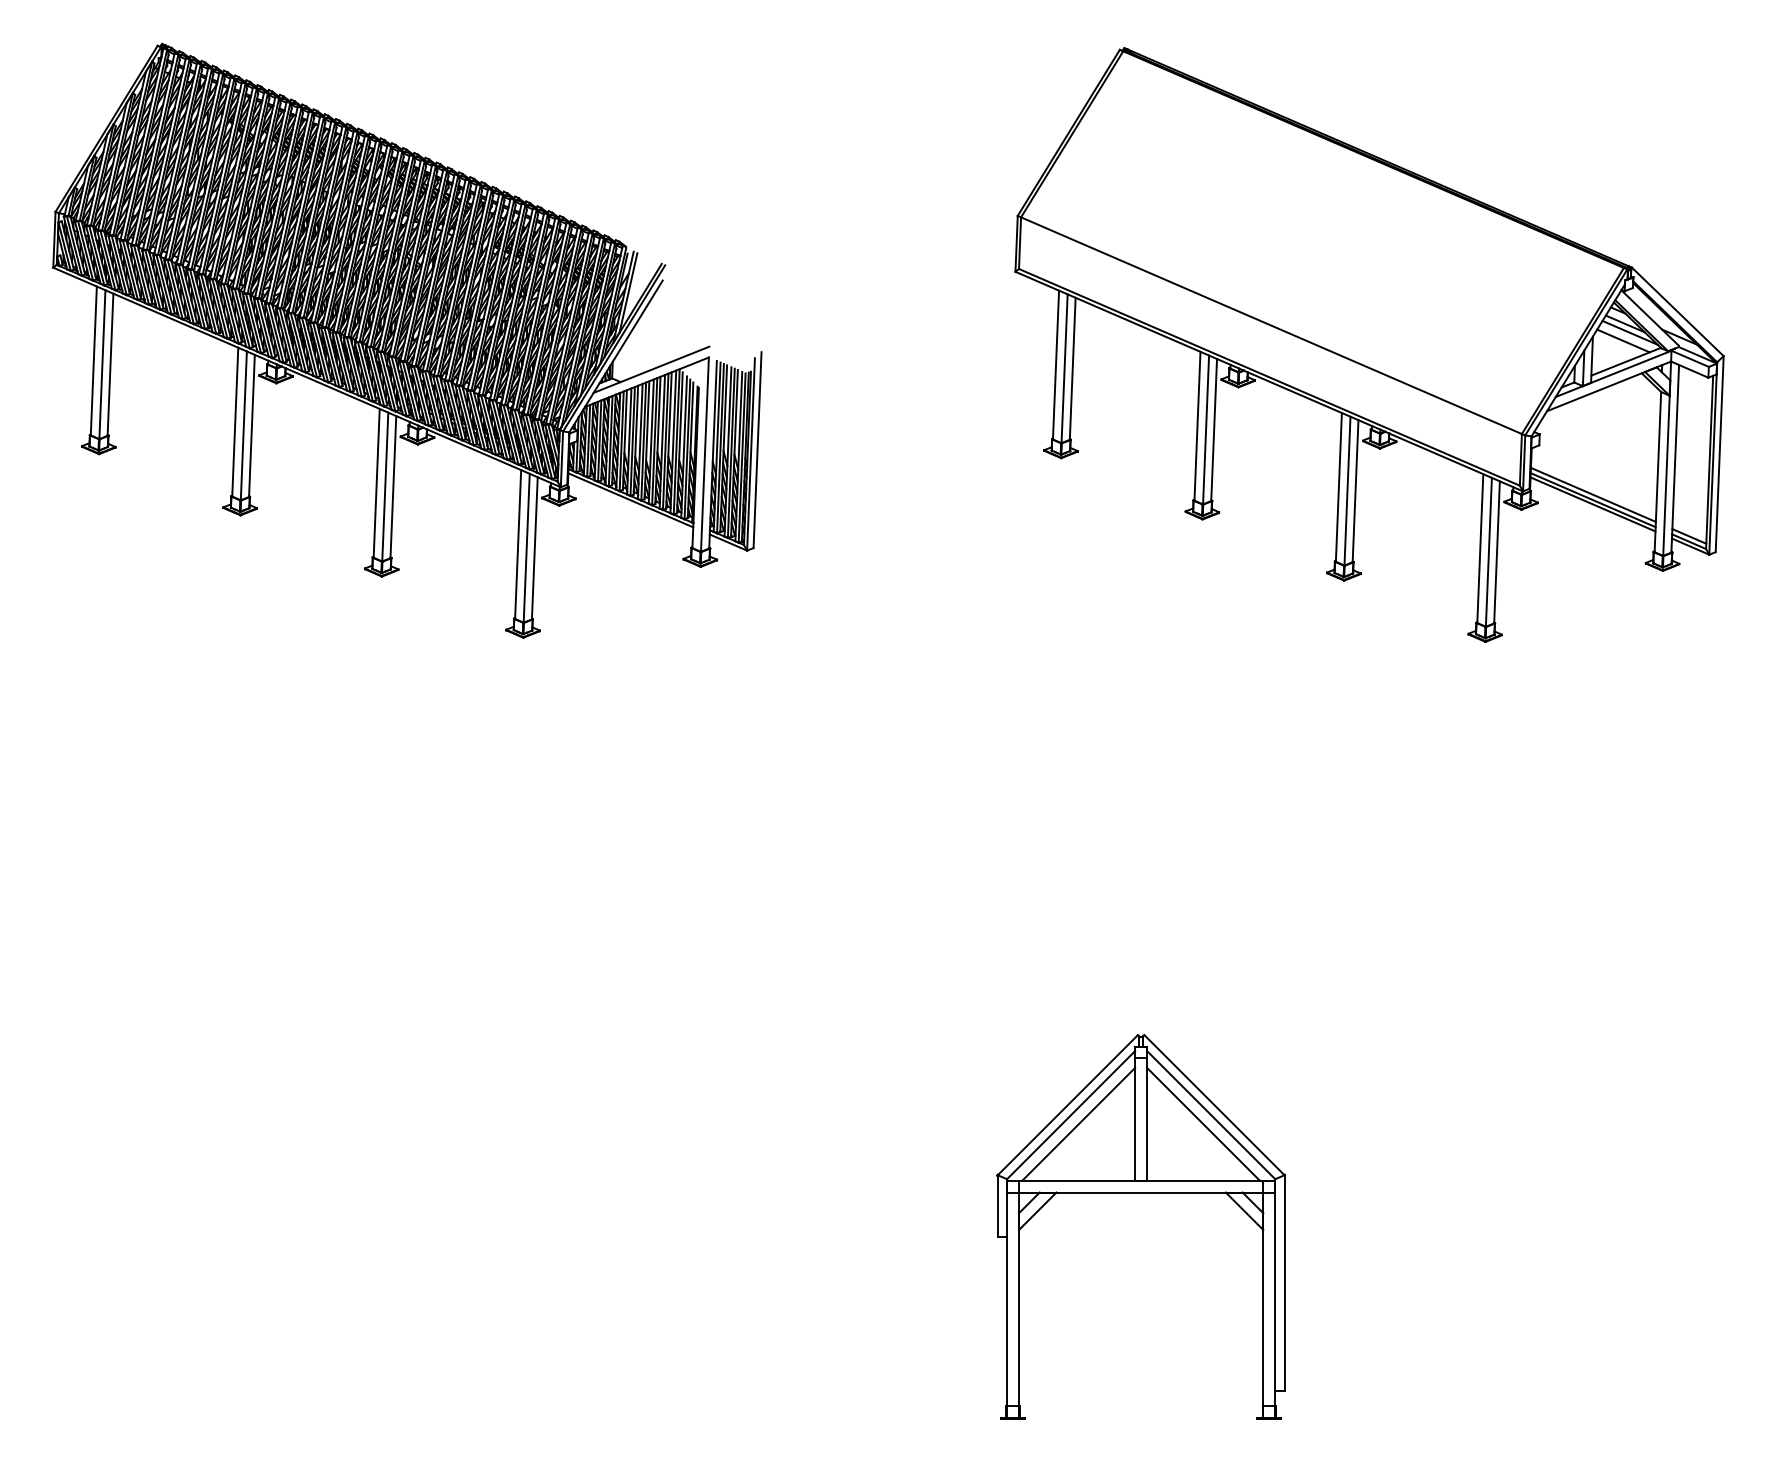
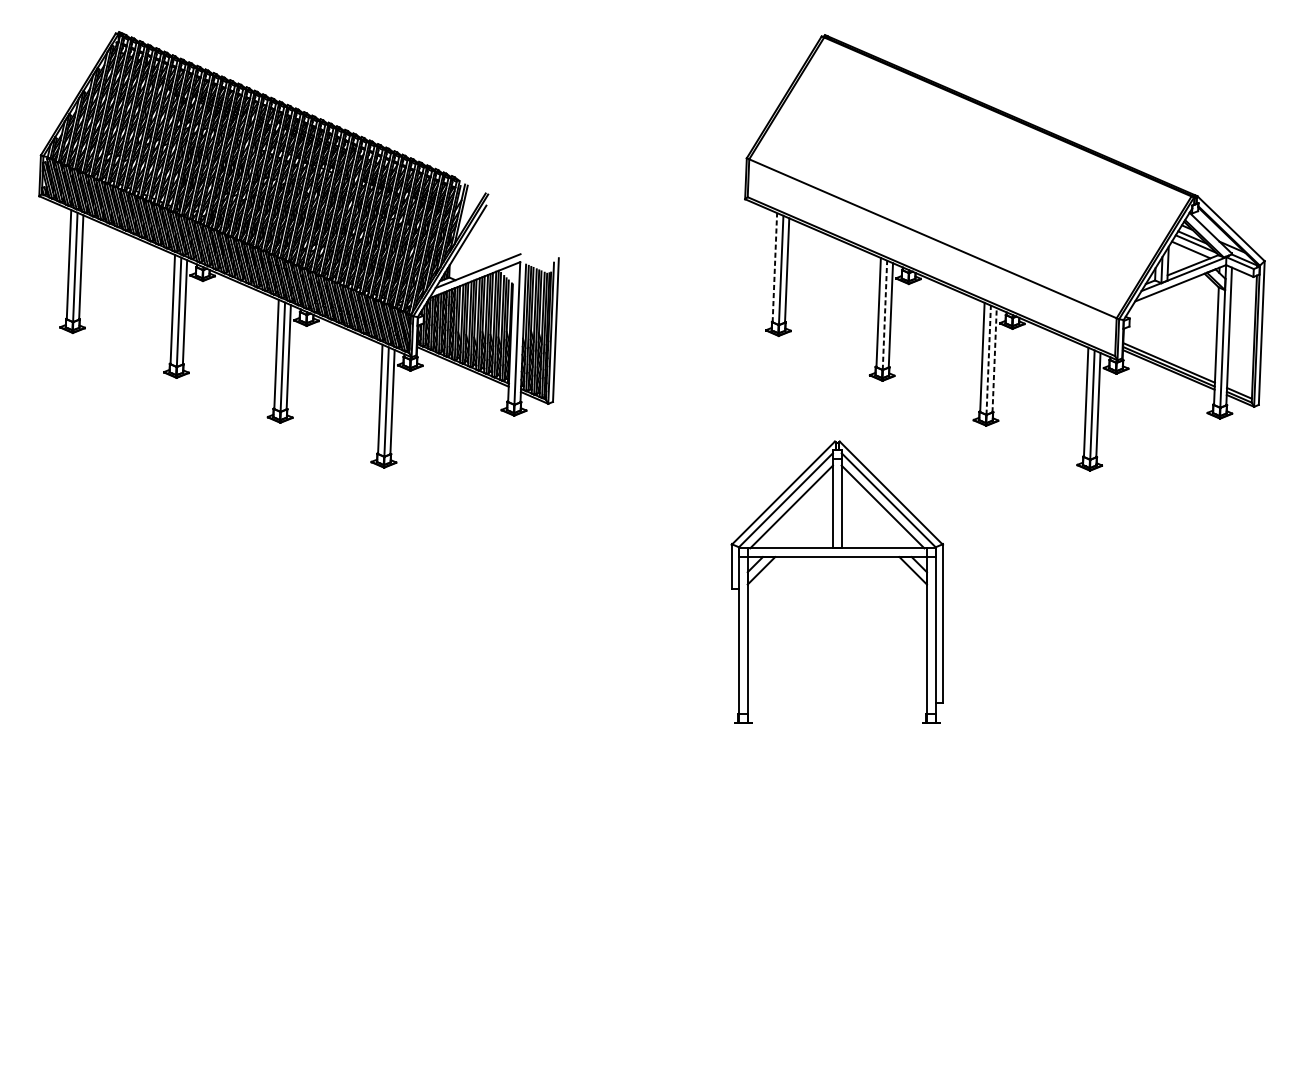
line: (1056, 364) -> (775, 267), solid -> dashed
line: (1206, 429) -> (885, 314), solid -> dashed
line: (1347, 490) -> (988, 359), solid -> dashed
line: (1355, 490) -> (994, 359), solid -> dashed
part: (1141, 1193) -> (837, 557), moved

